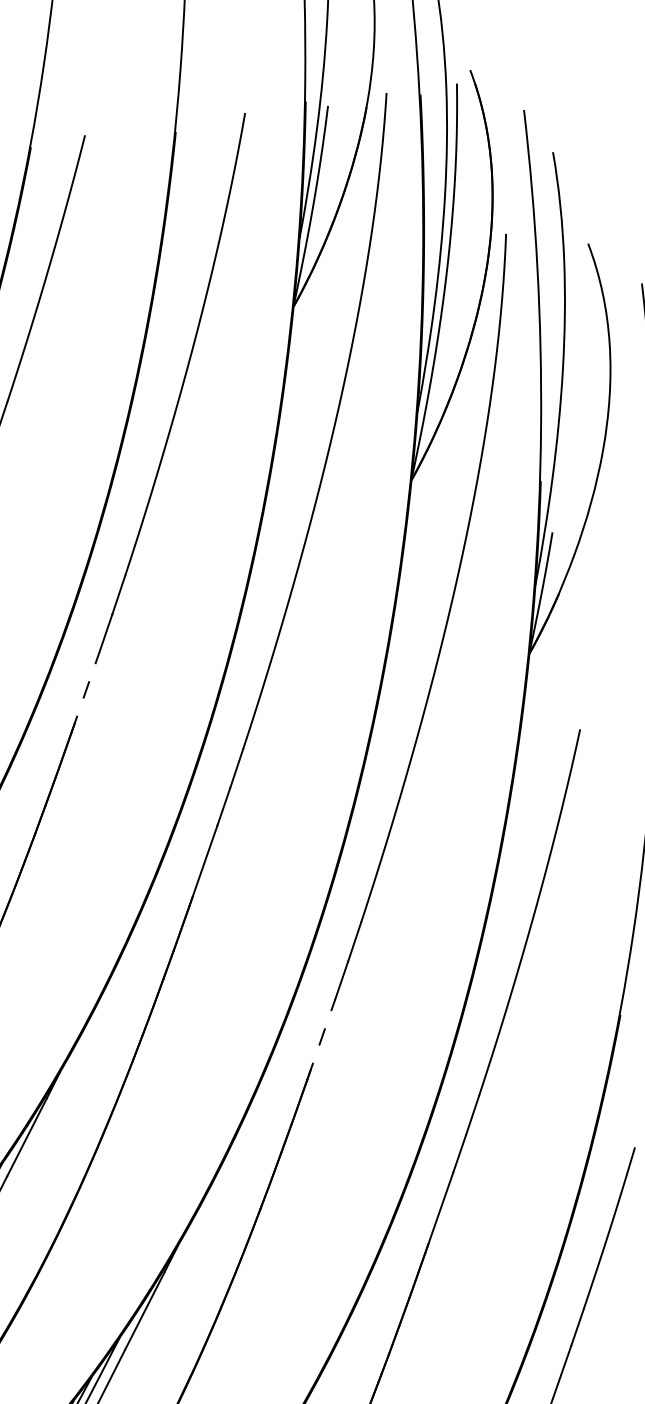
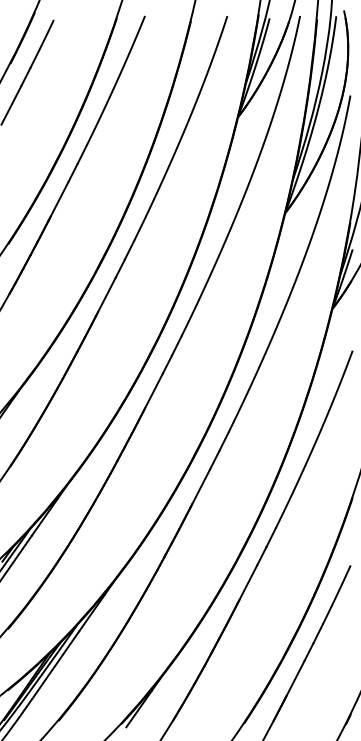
line: (85, 693) -> (105, 297), dashed -> solid
line: (321, 1038) -> (200, 488), dashed -> solid

